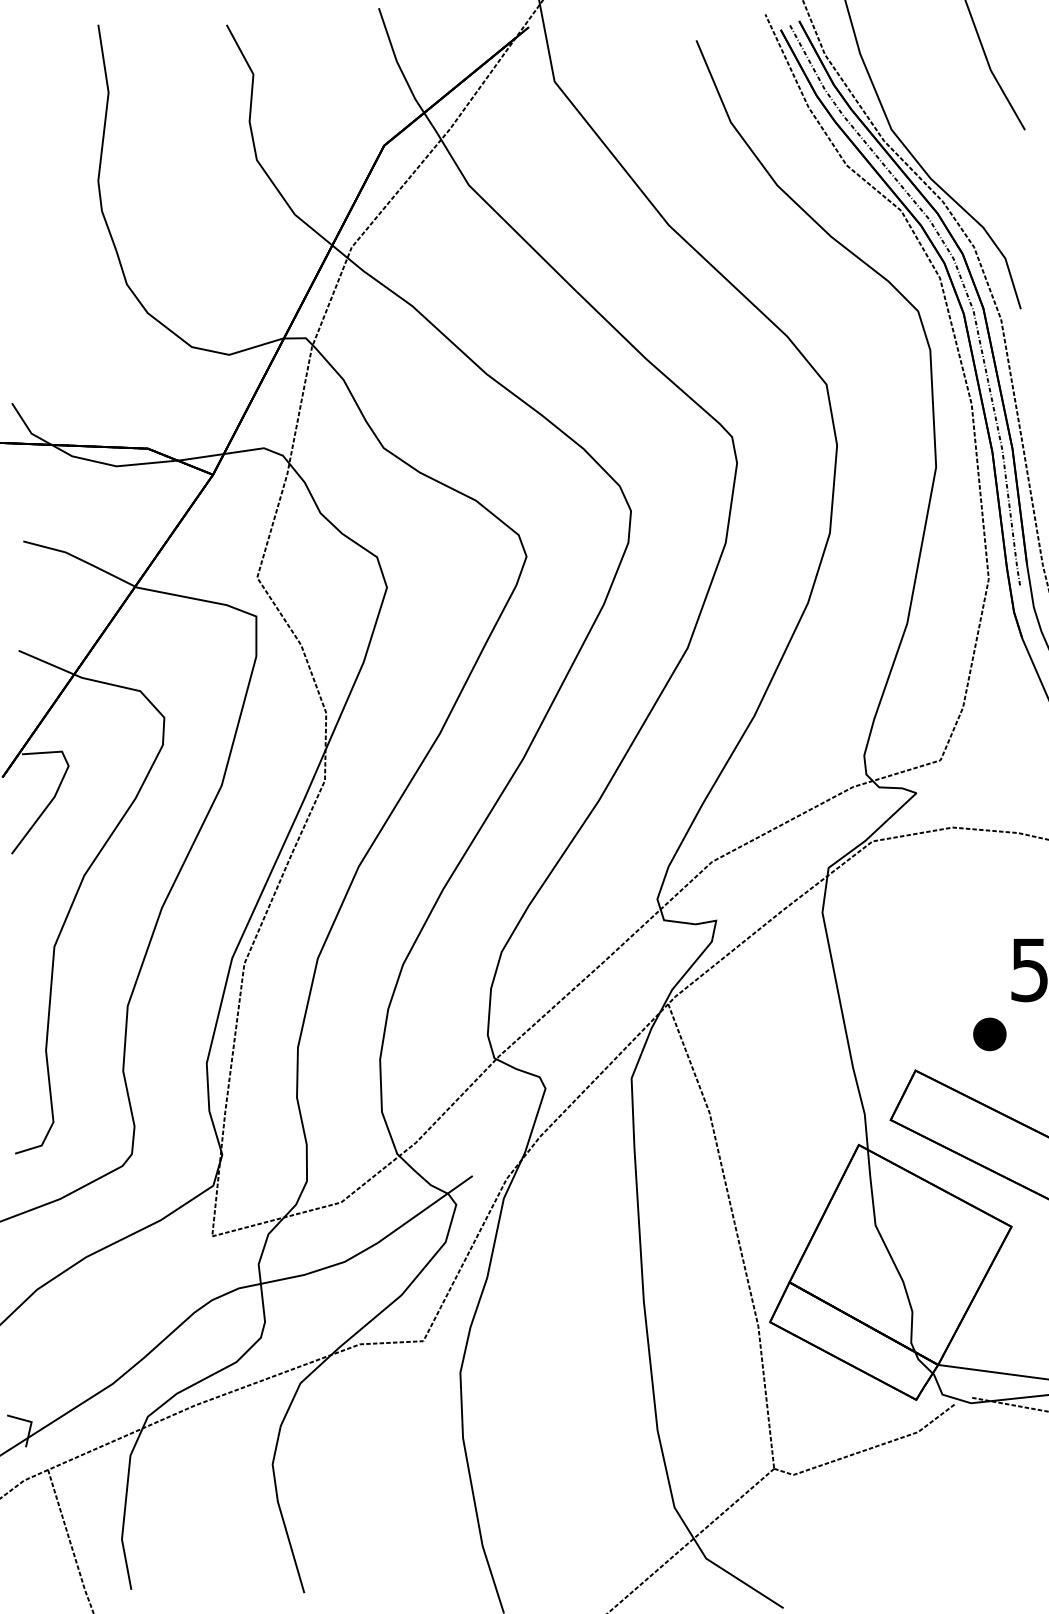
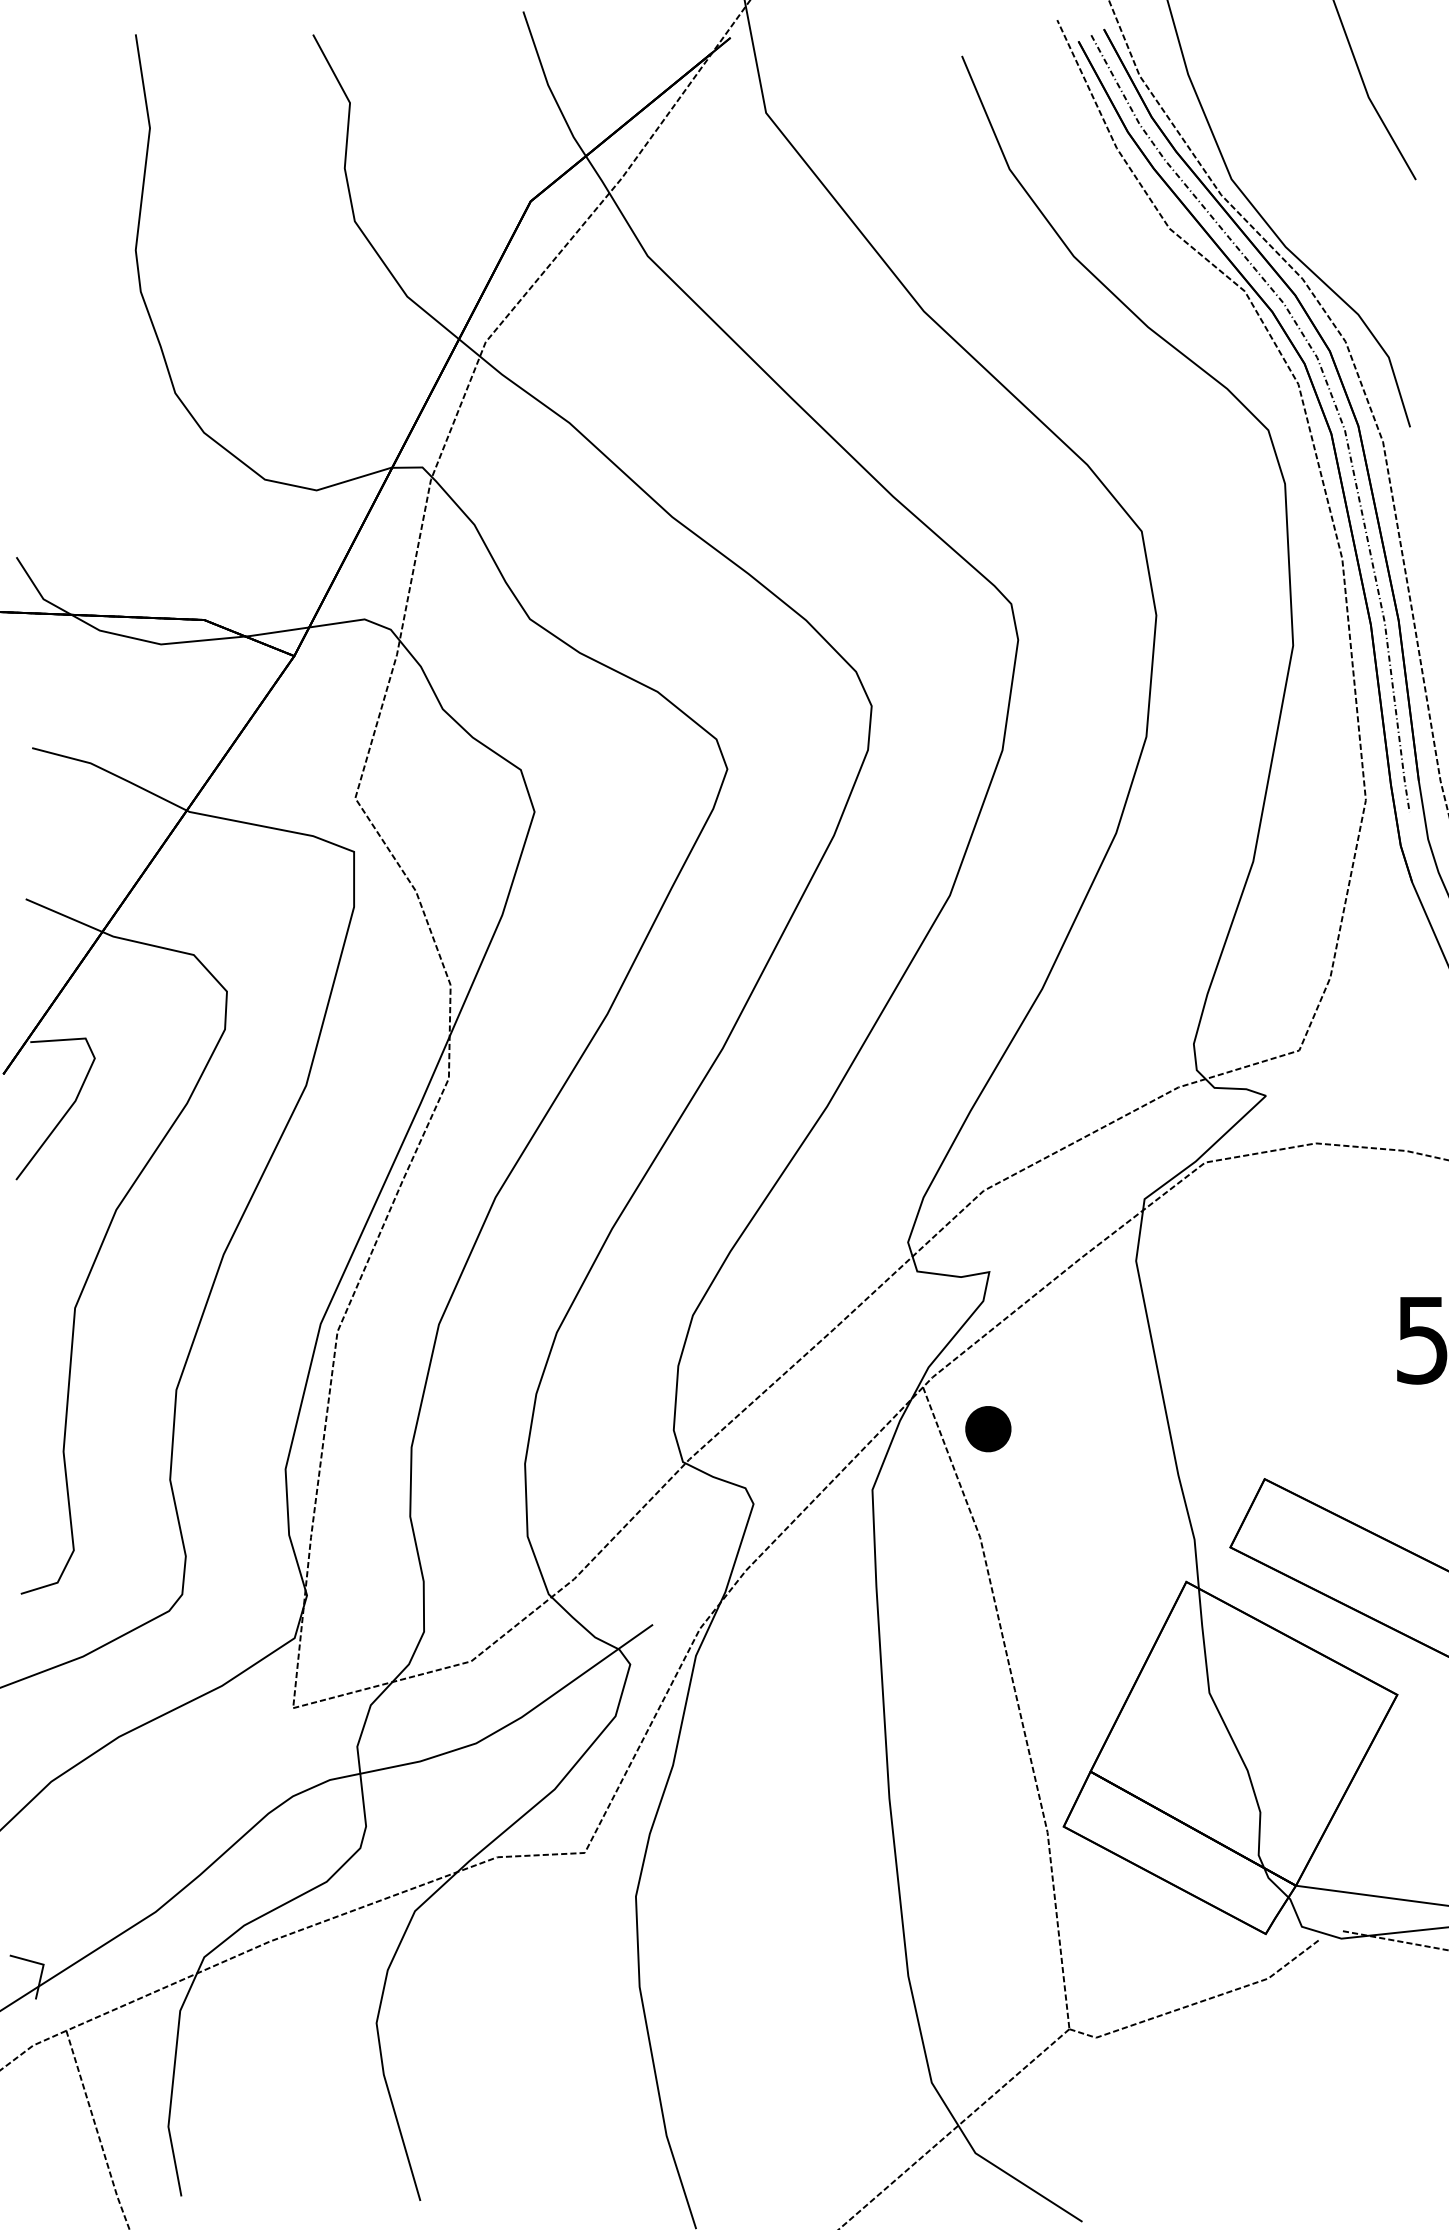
part: (989, 1034) -> (988, 1429), moved

